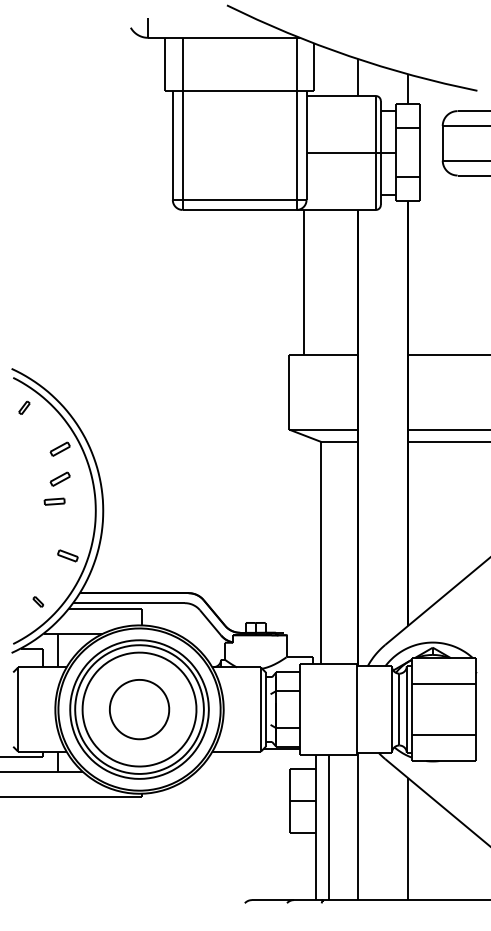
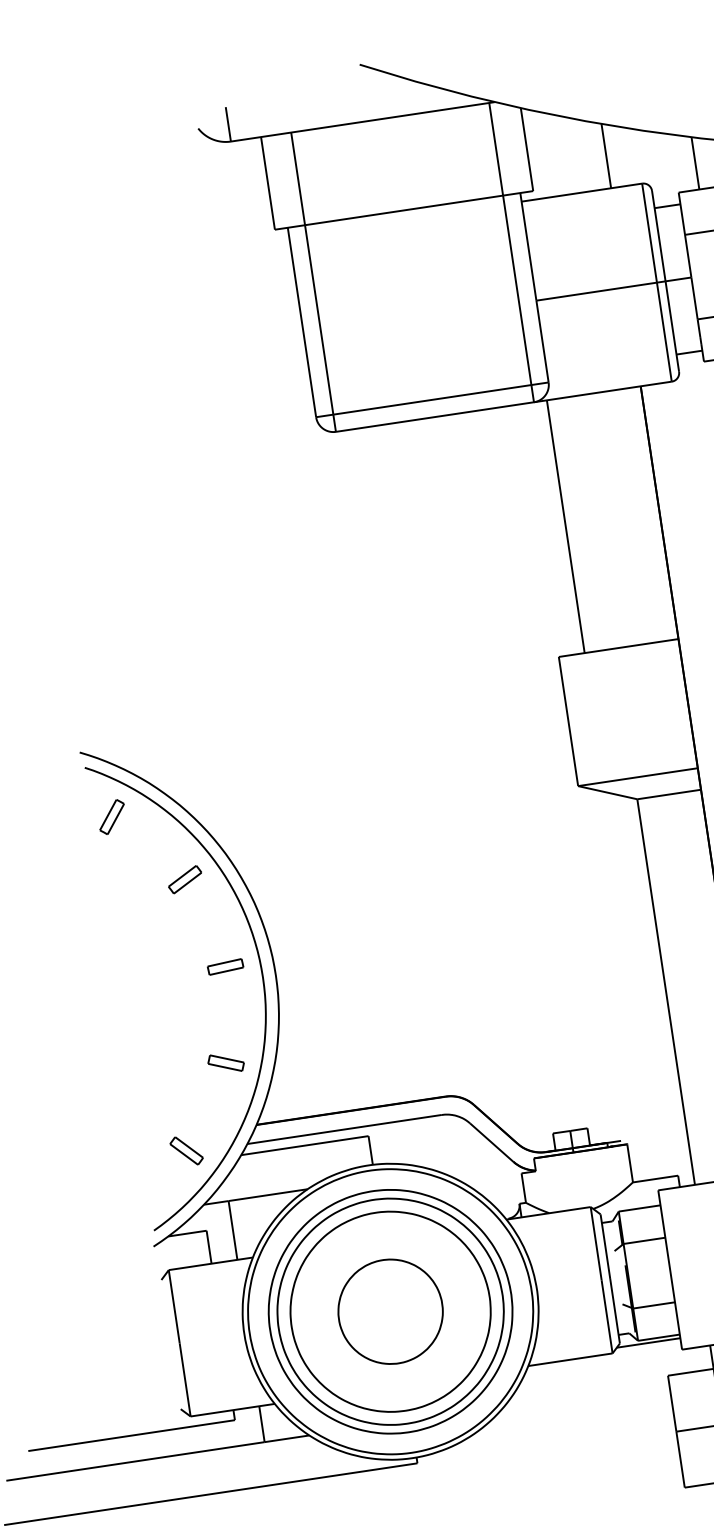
part: (24, 407) -> (112, 816), size x1.43
part: (59, 478) -> (191, 930), removed
part: (54, 501) -> (225, 966), moved
part: (38, 601) -> (186, 1150), size x1.67

